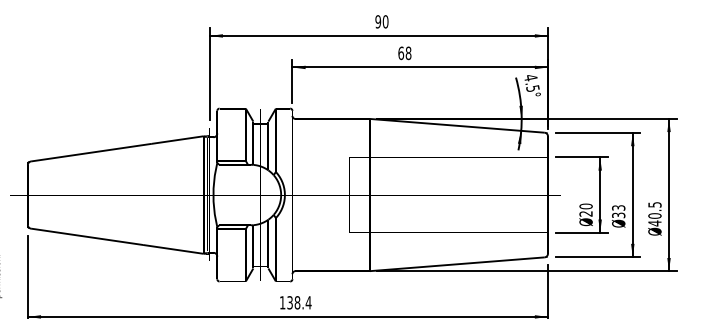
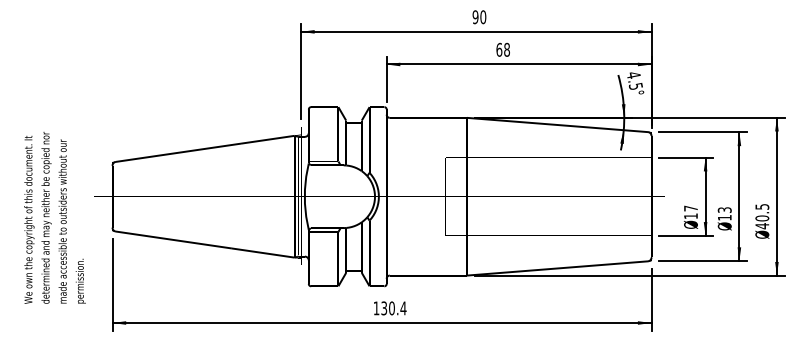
text: (585, 210) -> (690, 212), 20 -> 17
text: (618, 215) -> (724, 217), 33 -> 13
text: (297, 301) -> (391, 307), 138.4 -> 130.4

